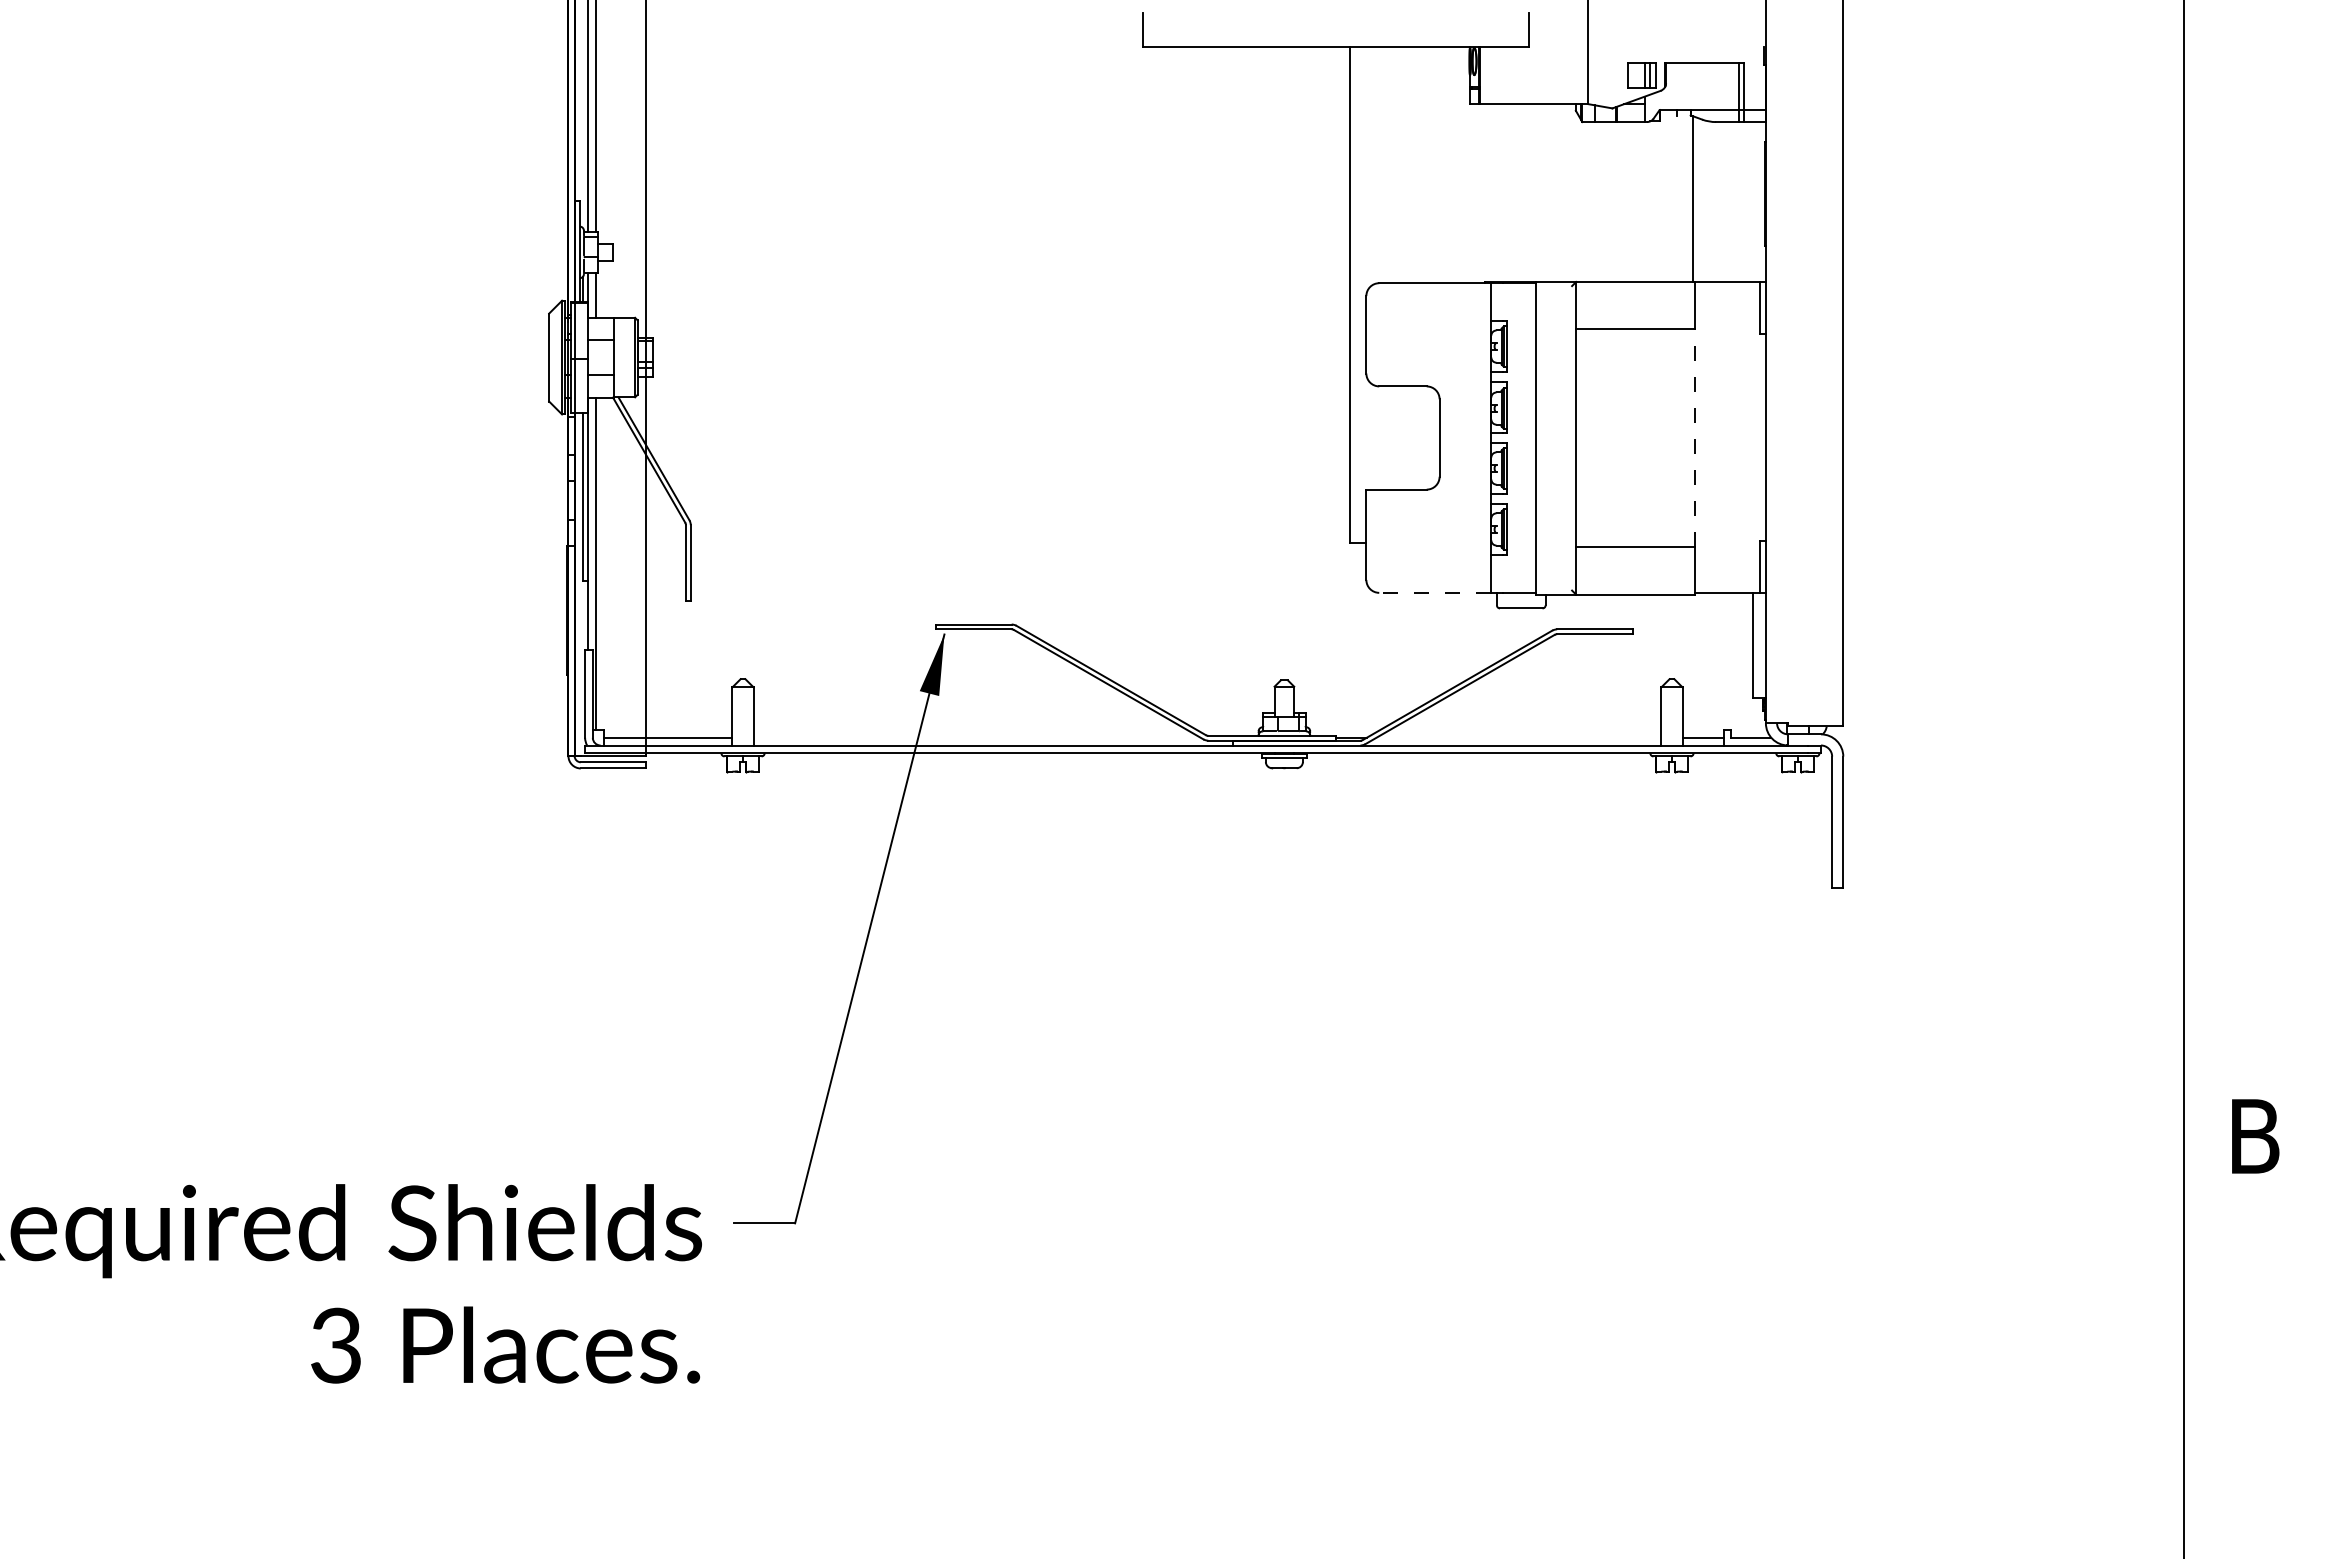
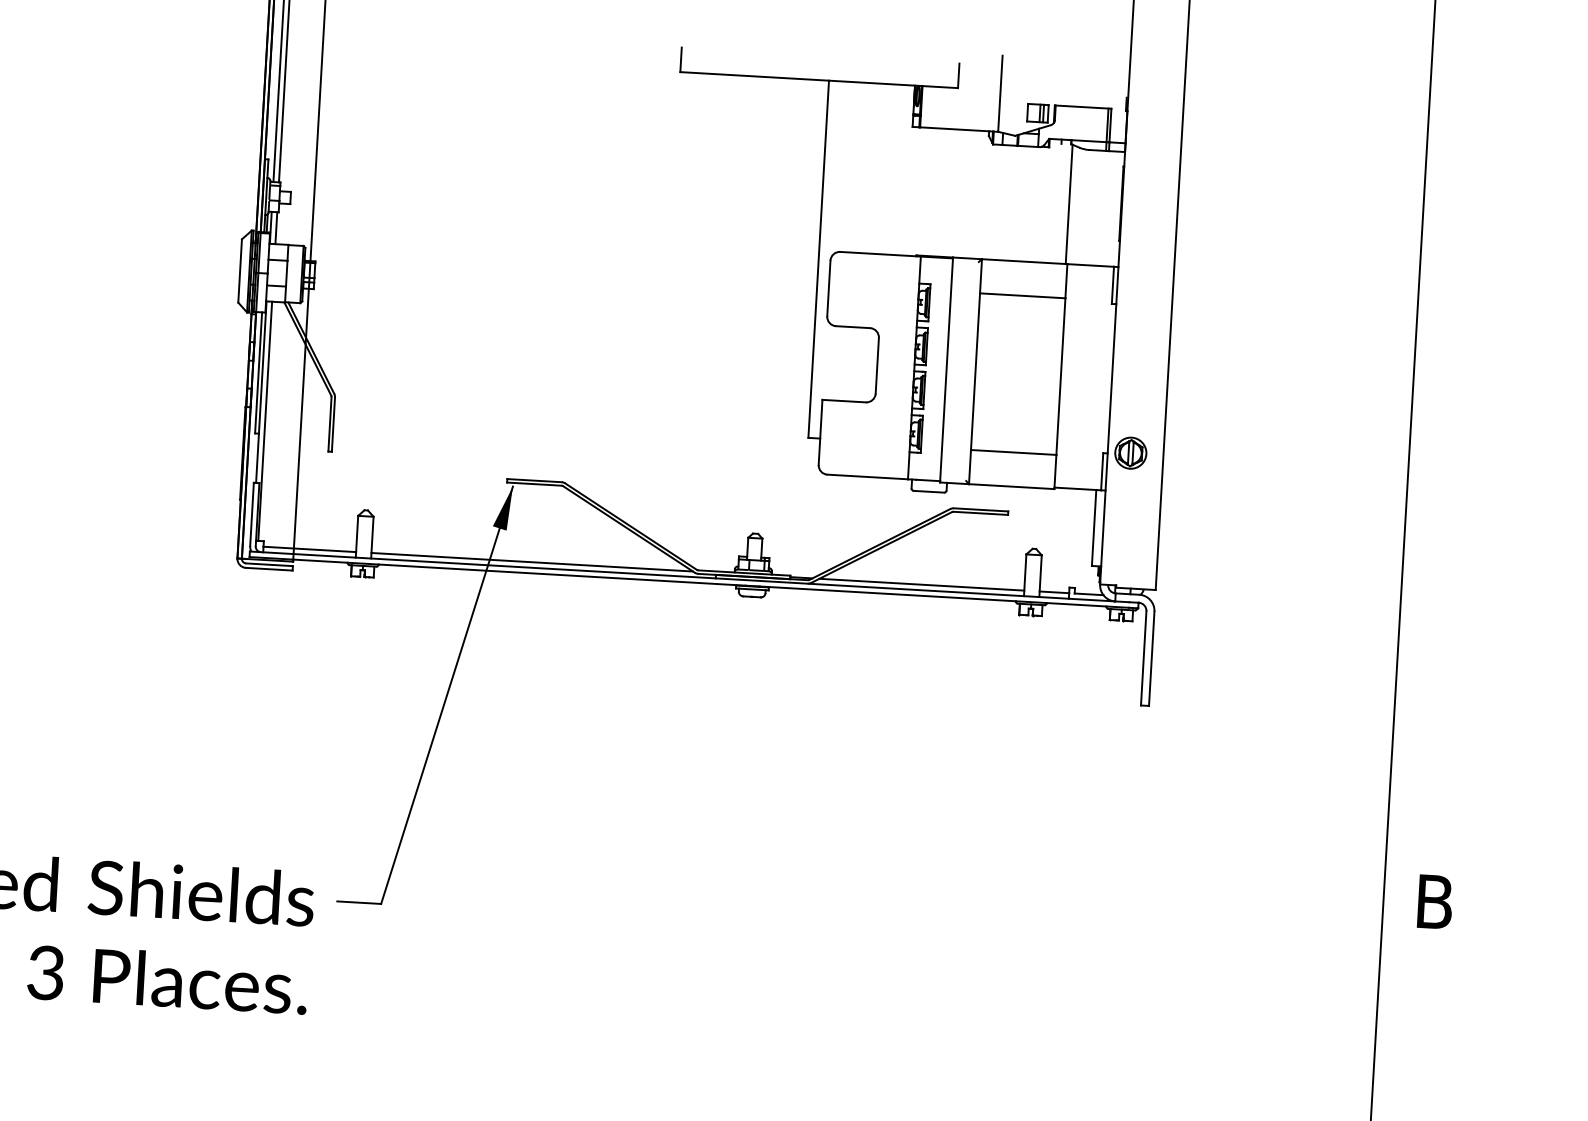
line: (1694, 438) -> (1060, 376), dashed -> solid
part: (1797, 538) -> (1130, 452), added
line: (1435, 592) -> (867, 476), dashed -> solid
line: (976, 737) -> (531, 562), added
line: (1518, 737) -> (921, 584), added

